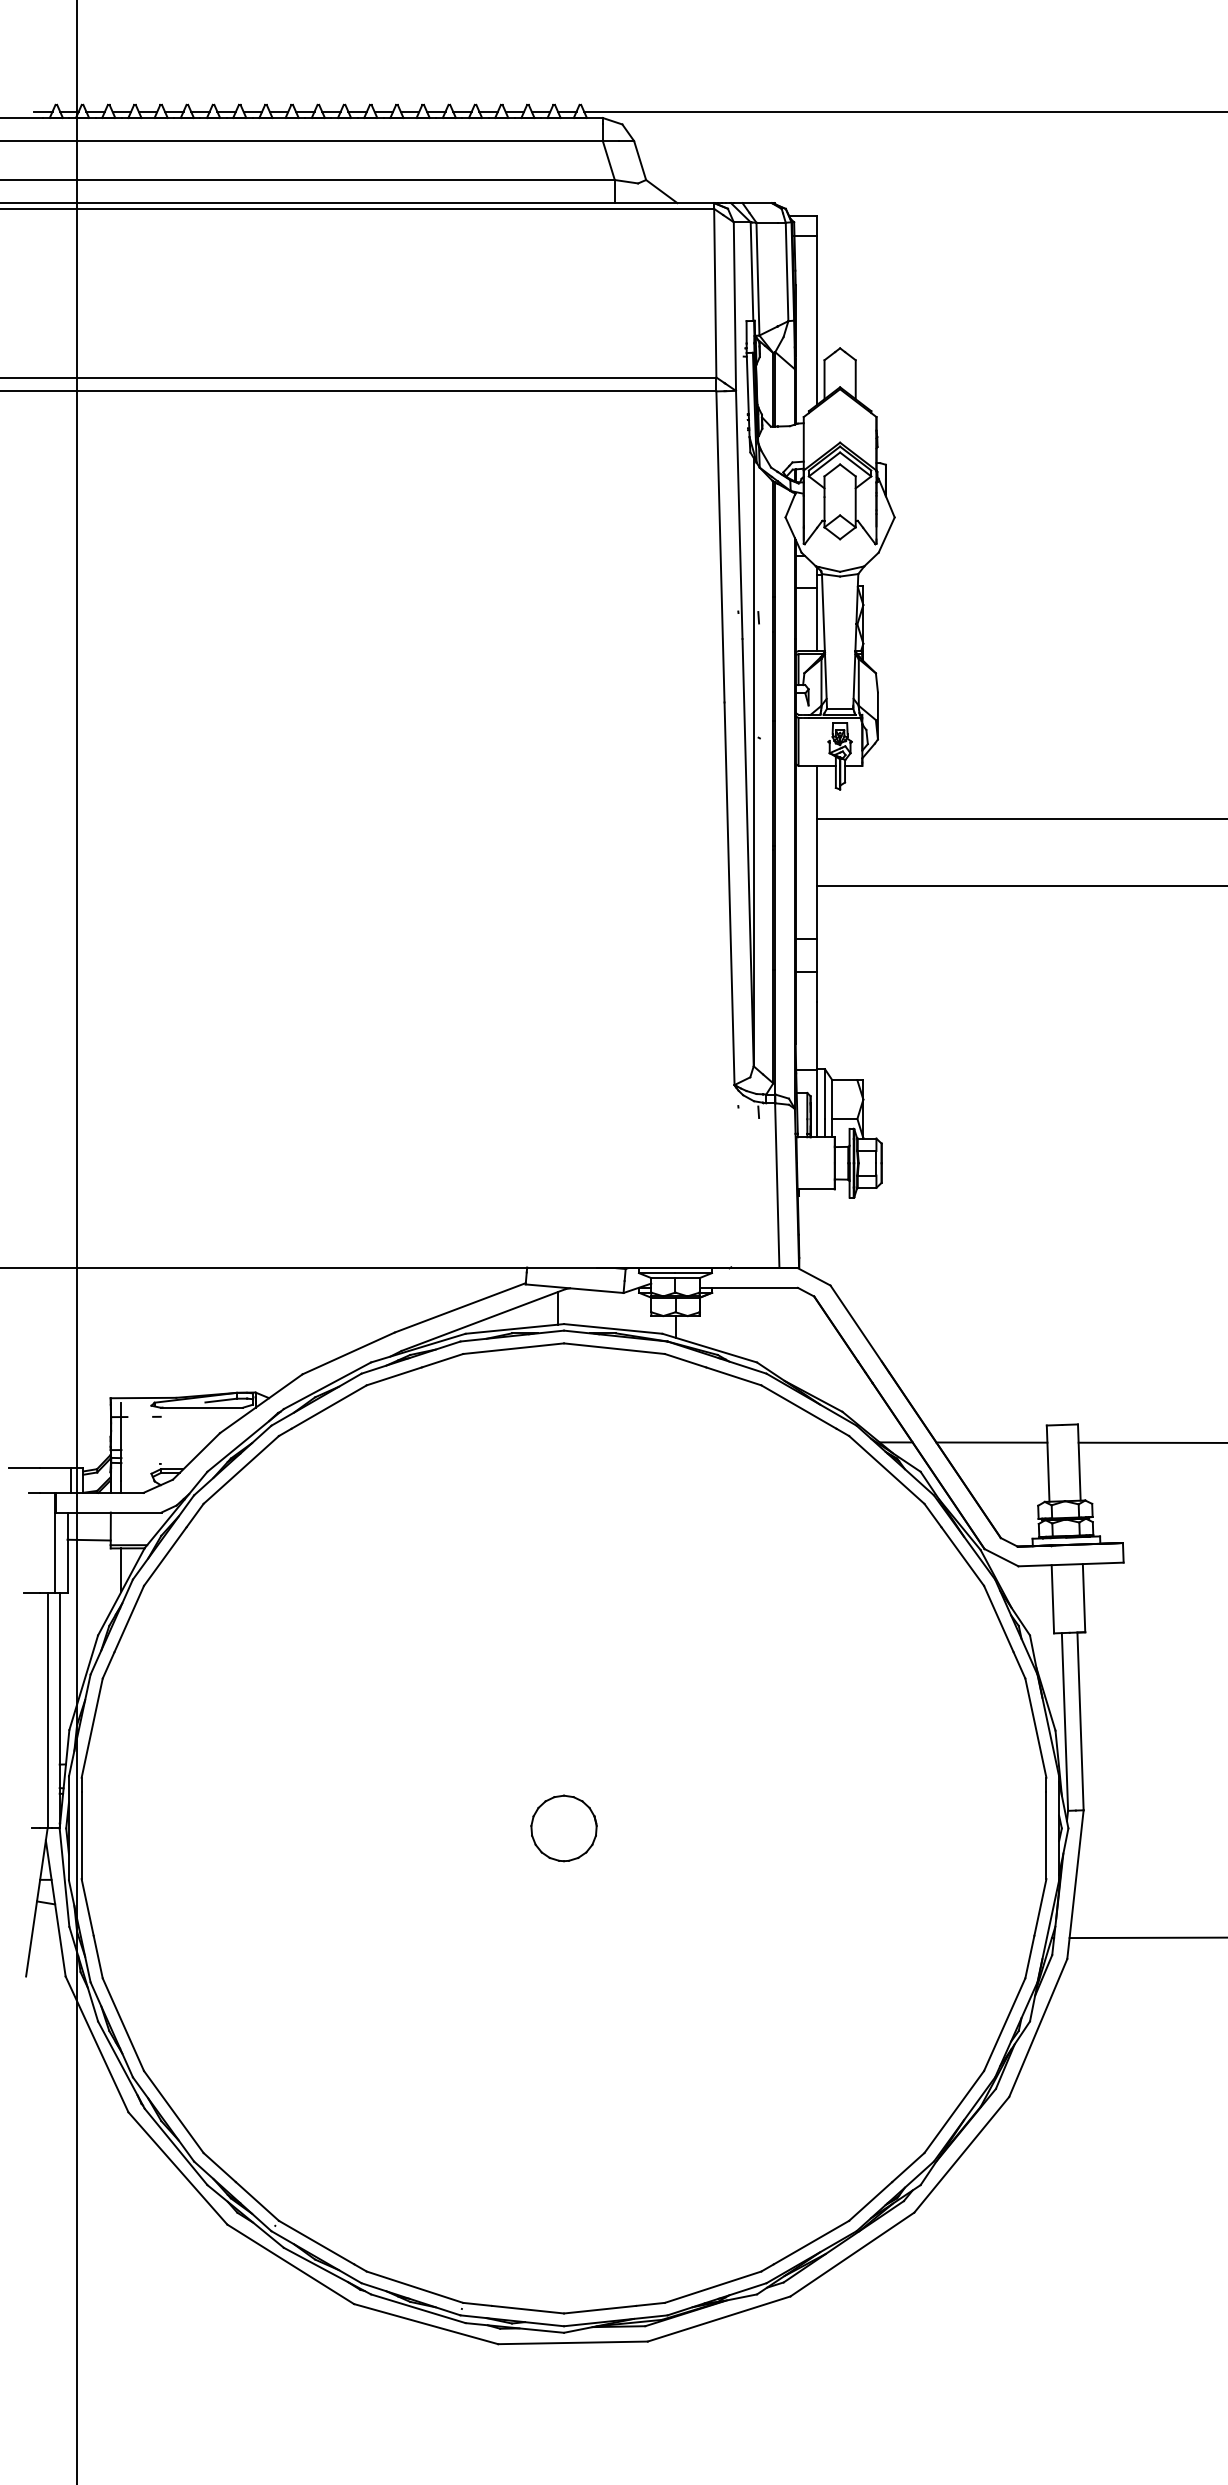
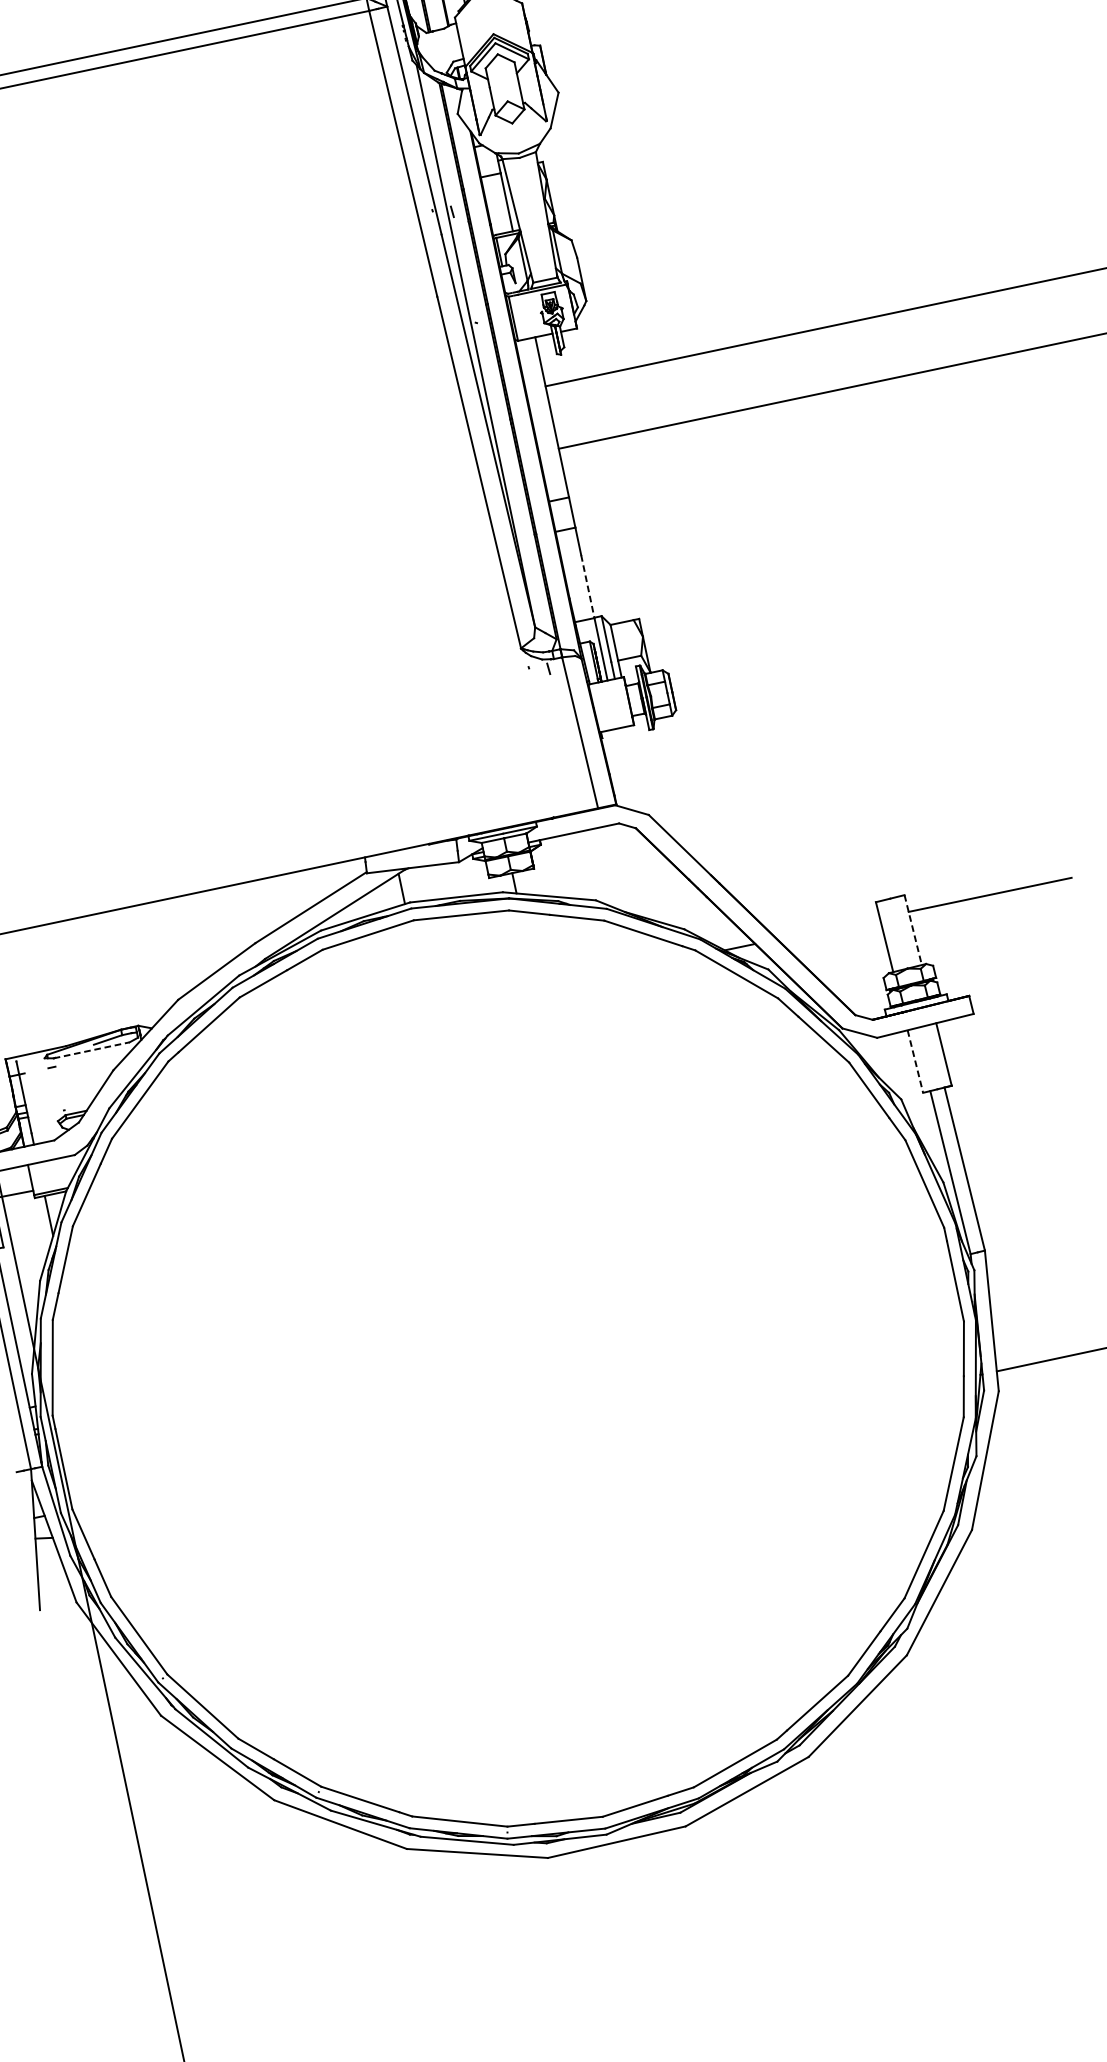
line: (817, 1036) -> (588, 587), solid -> dashed
line: (202, 1407) -> (92, 1049), solid -> dashed
line: (991, 1442) -> (828, 928), removed
line: (1079, 1463) -> (913, 930), solid -> dashed
line: (1052, 1599) -> (915, 1061), solid -> dashed
part: (563, 1828) -> (507, 1368), removed

